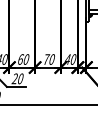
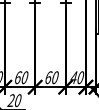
text: (46, 59) -> (48, 77), 70 -> 60

